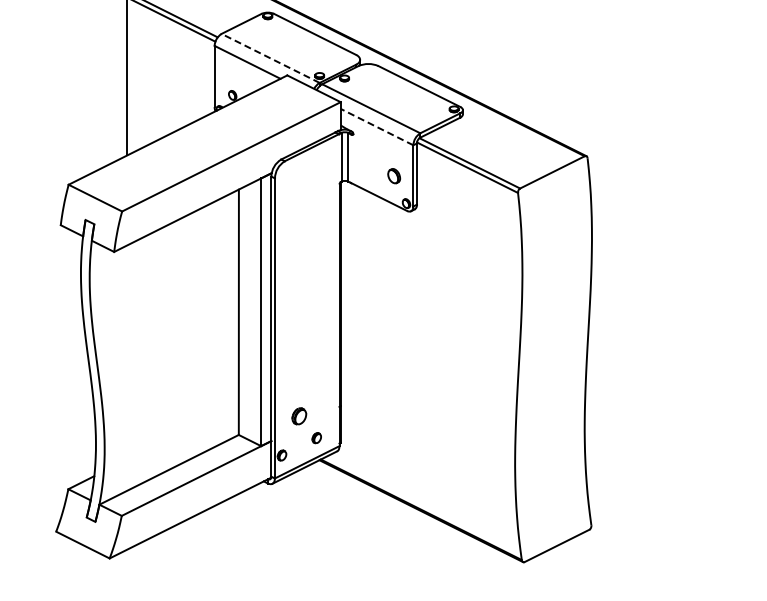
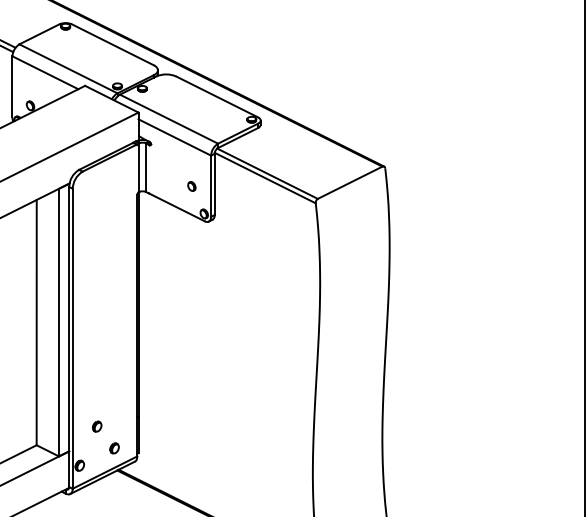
line: (270, 58) -> (68, 68), dashed -> solid
line: (377, 127) -> (175, 137), dashed -> solid
part: (393, 175) -> (191, 185), size x0.62
part: (299, 416) -> (97, 426), size x0.62

